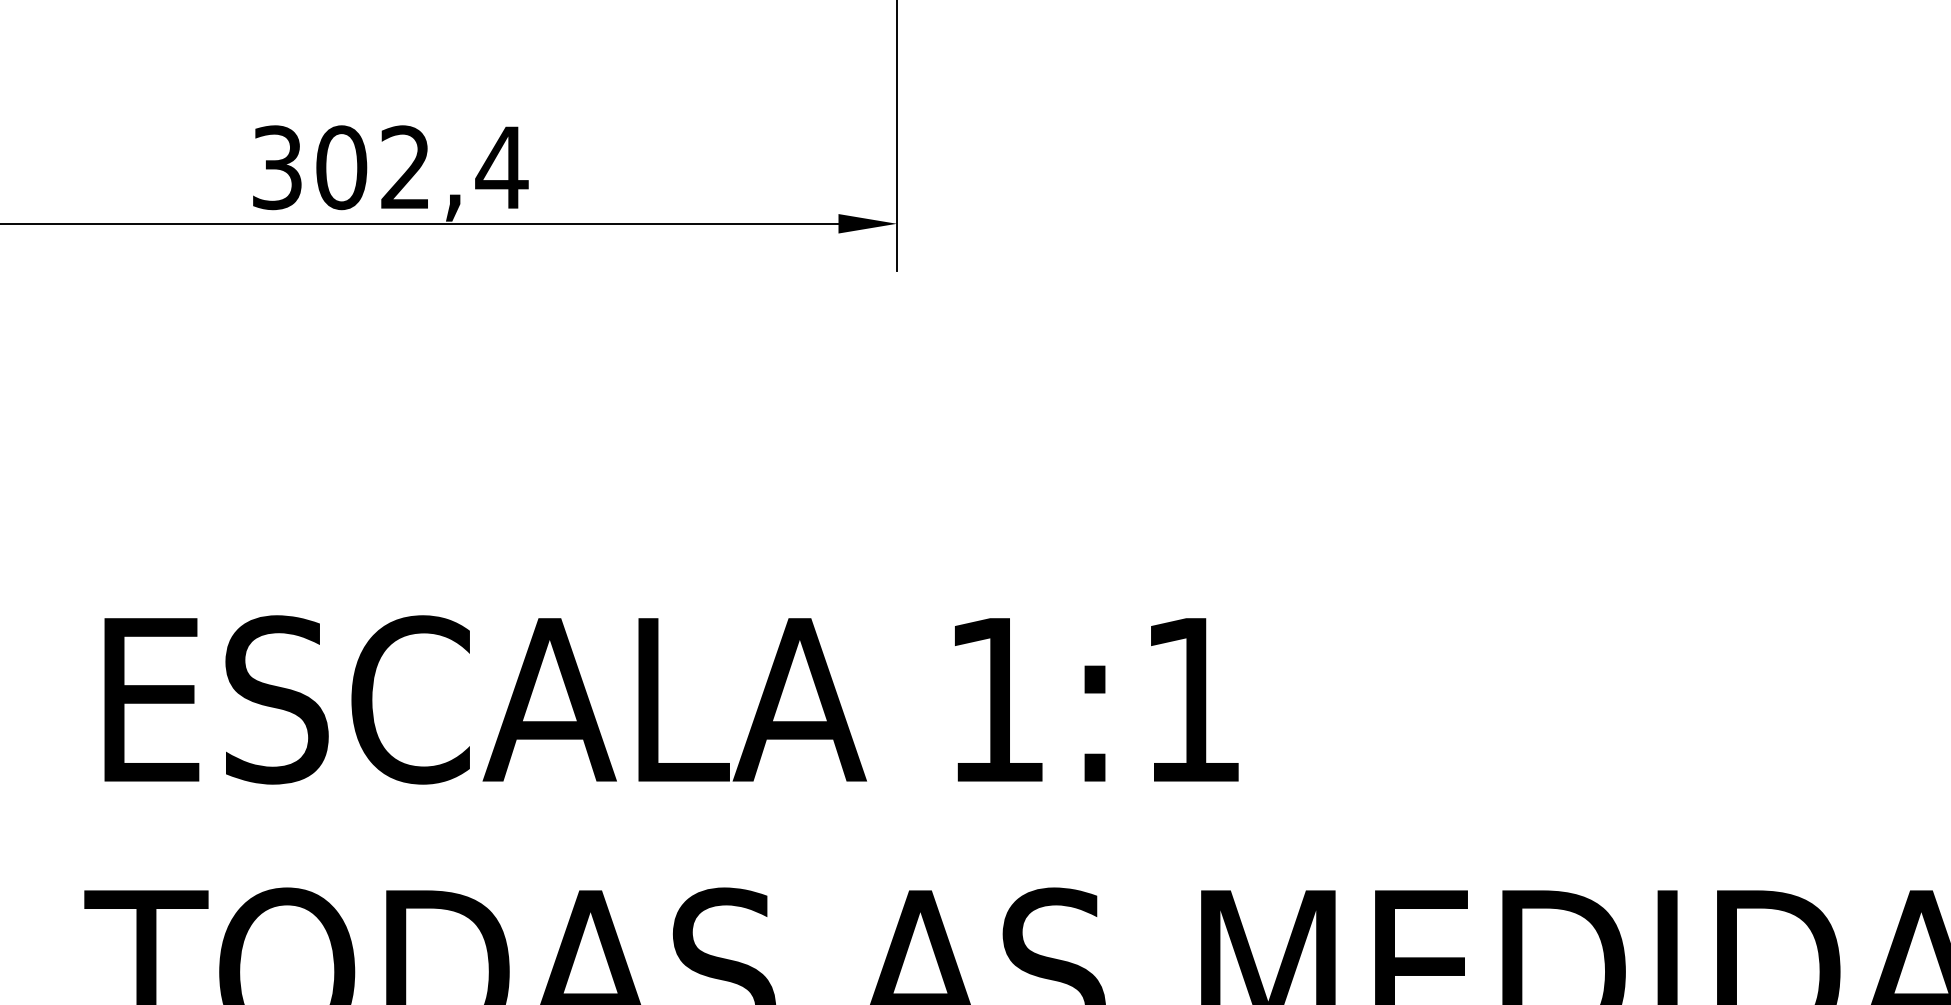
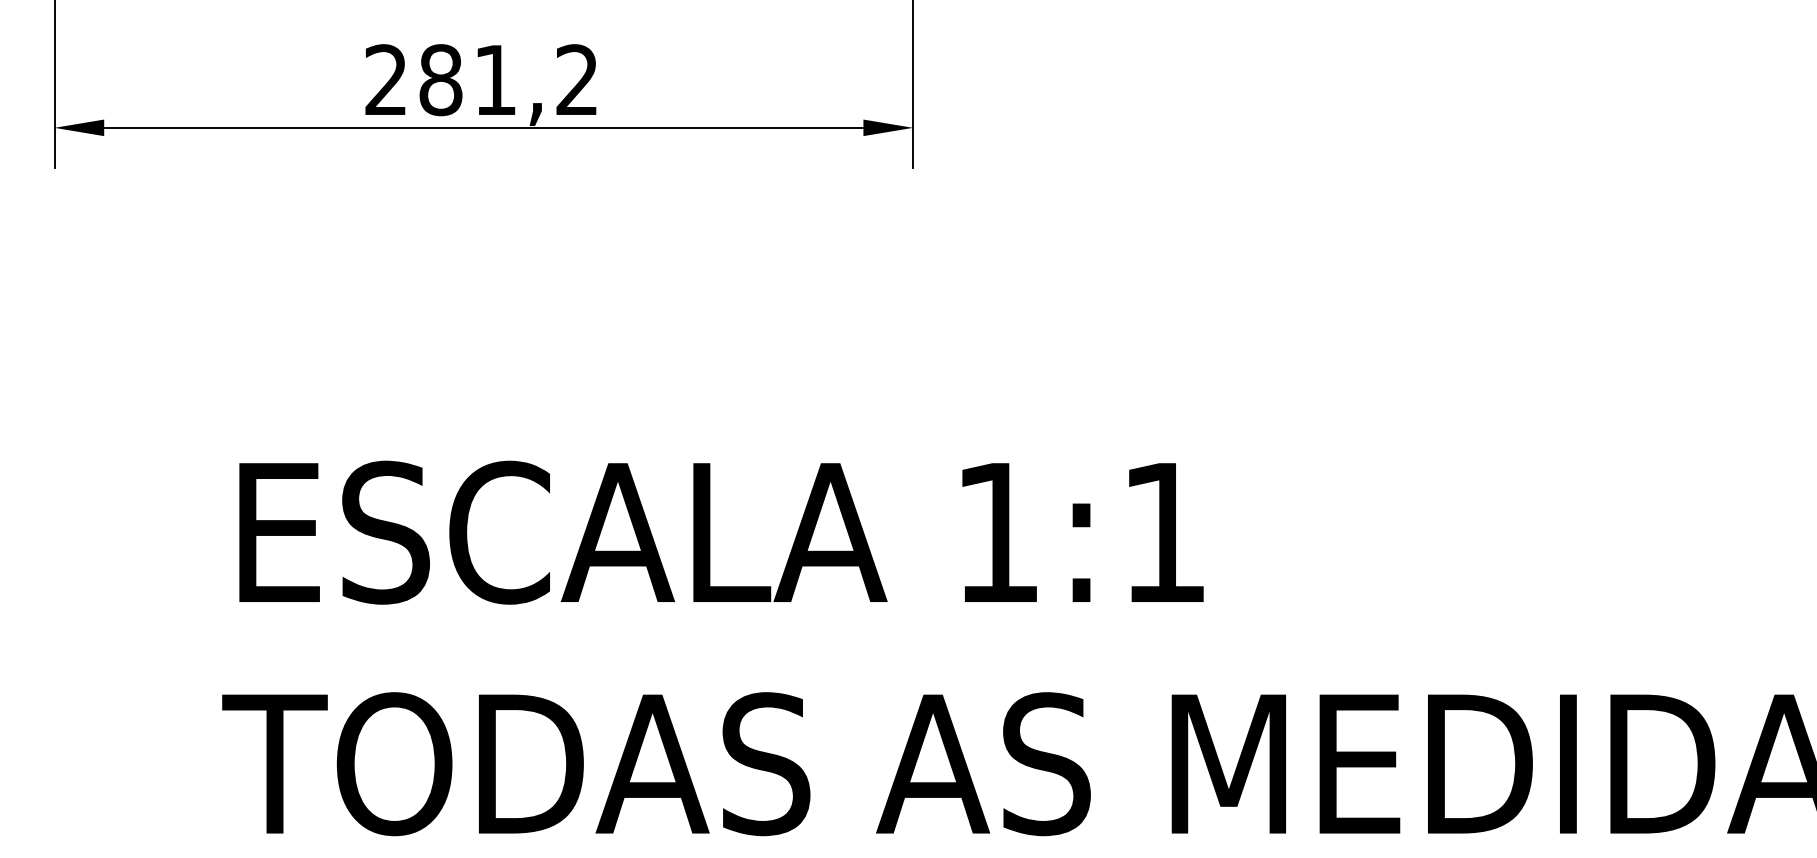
text: (390, 168) -> (482, 80), 302,4 -> 281,2

